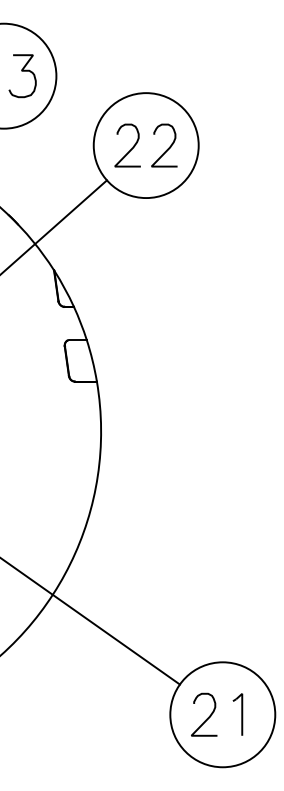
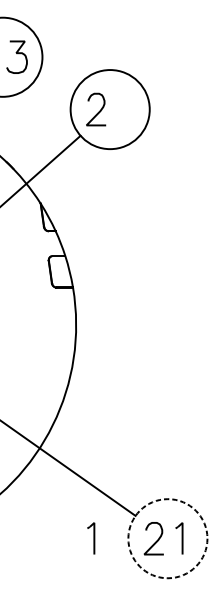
curve: (167, 148) -> (126, 111), removed
part: (120, 714) -> (90, 538), added
circle: (222, 714) -> (167, 538), solid -> dashed

